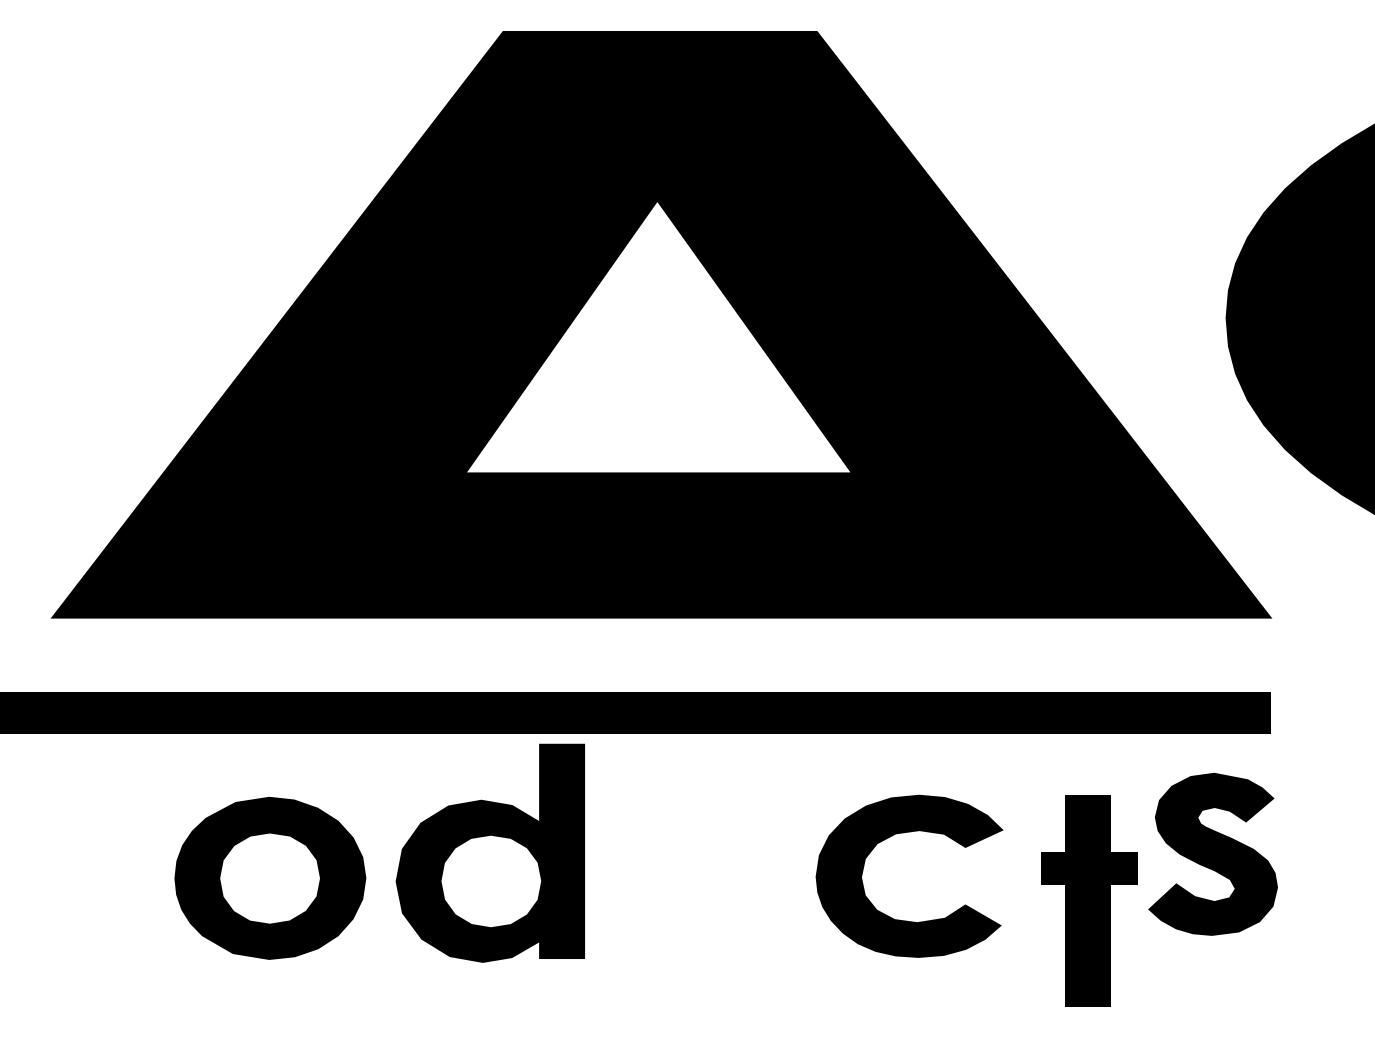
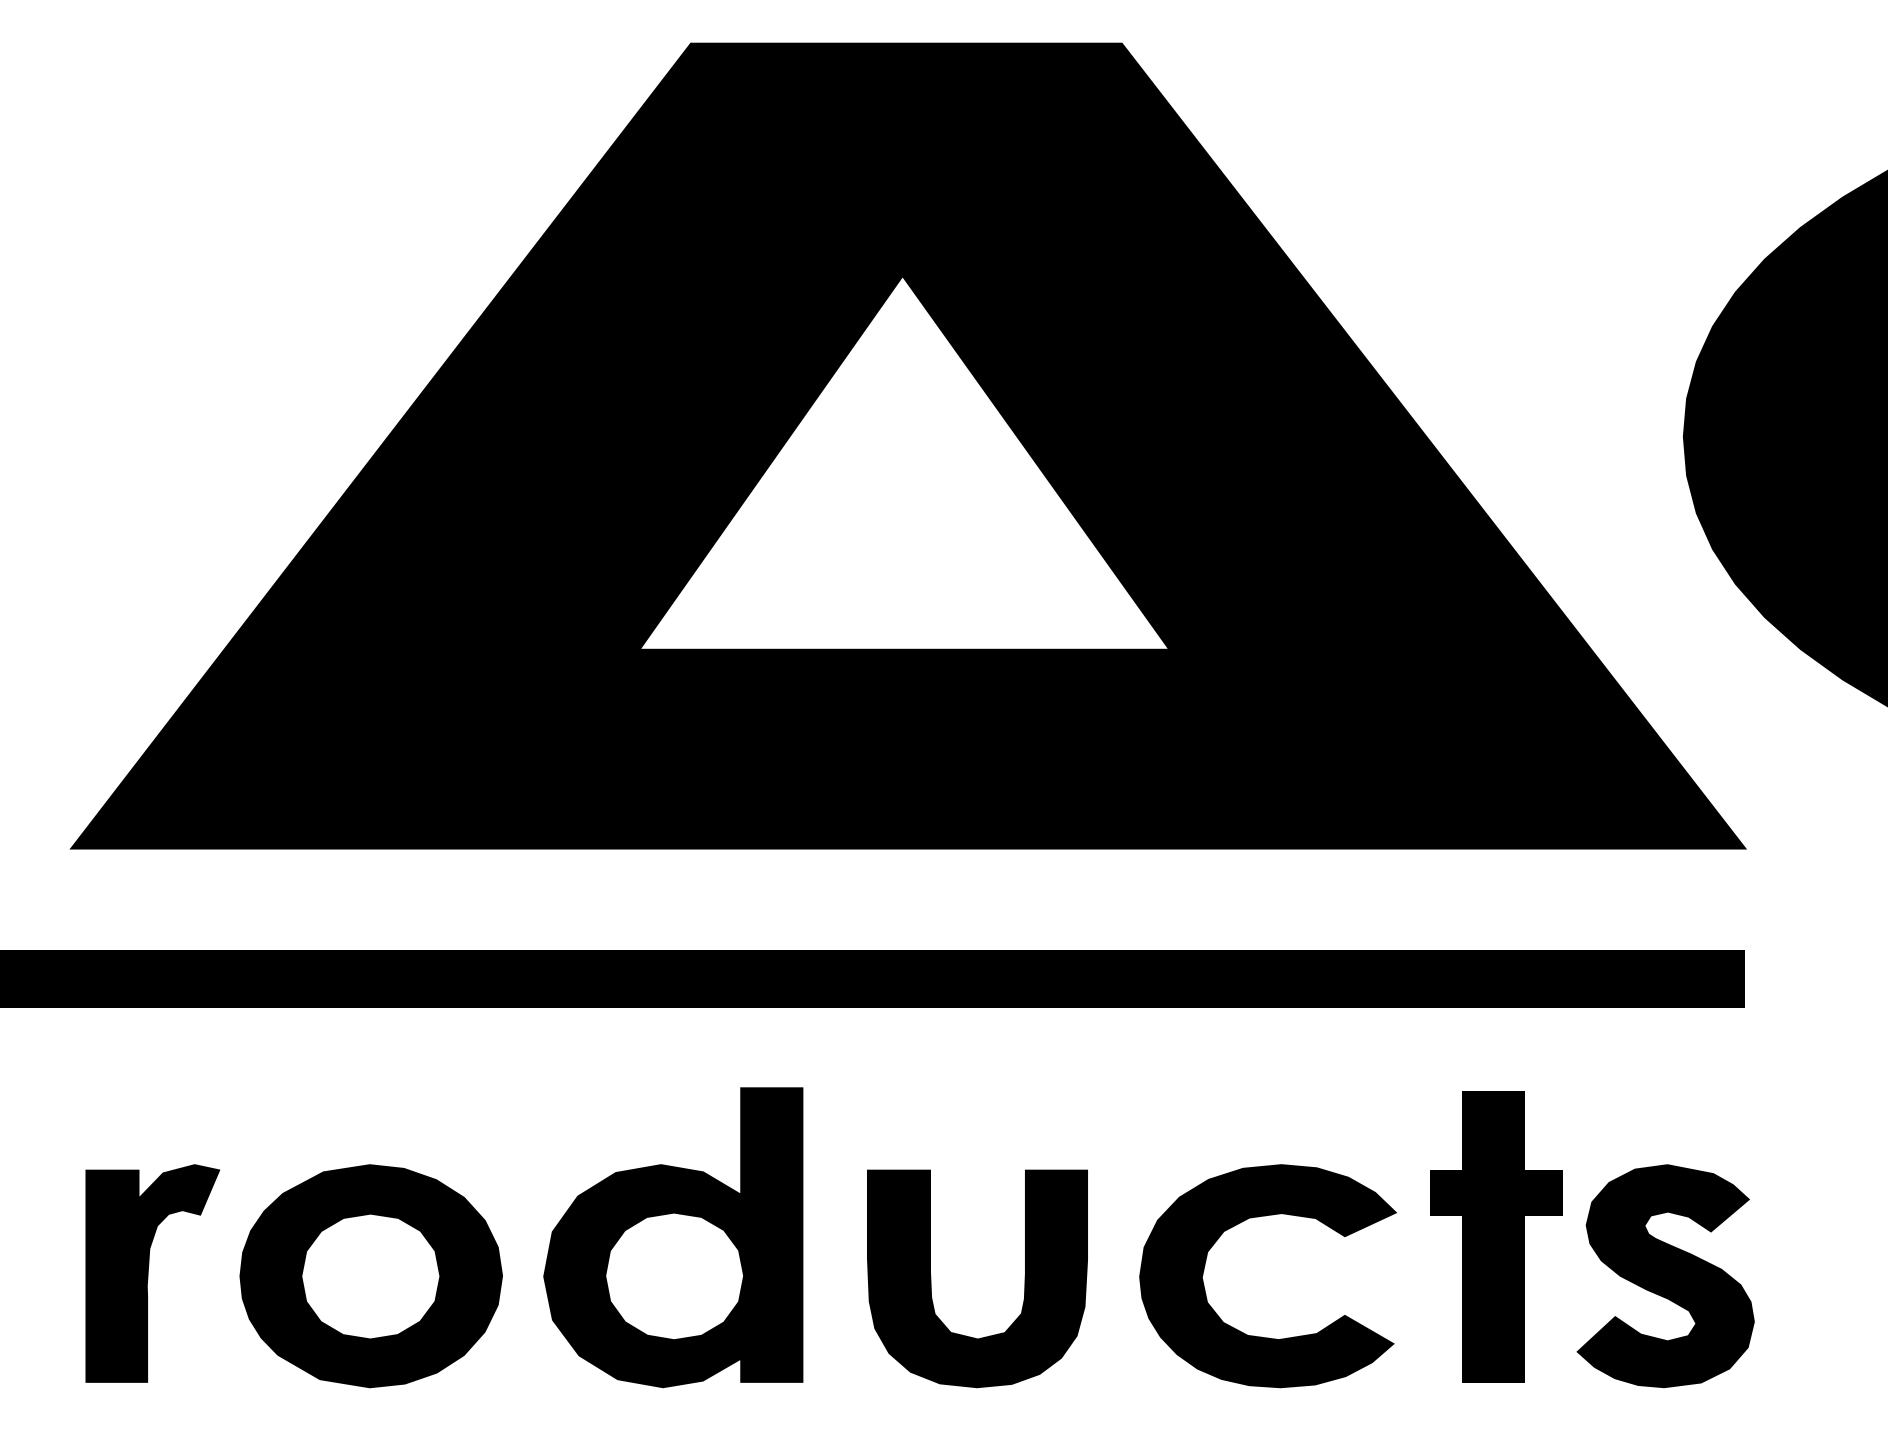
part: (904, 833) -> (1261, 1217), moved
part: (489, 852) -> (672, 1236), moved
part: (1212, 853) -> (1664, 1275), moved
part: (270, 877) -> (371, 1275), moved
part: (111, 926) -> (153, 1272), added
part: (678, 930) -> (931, 1277), added

